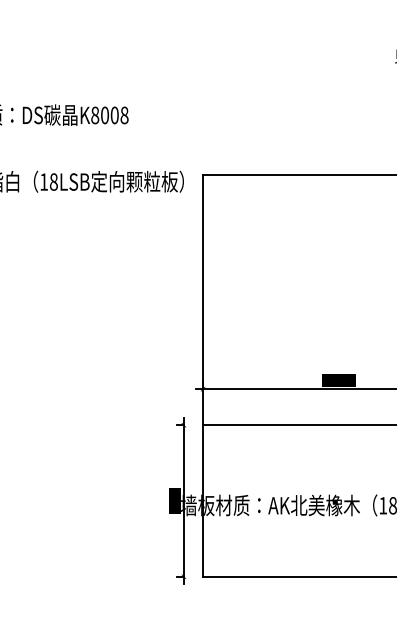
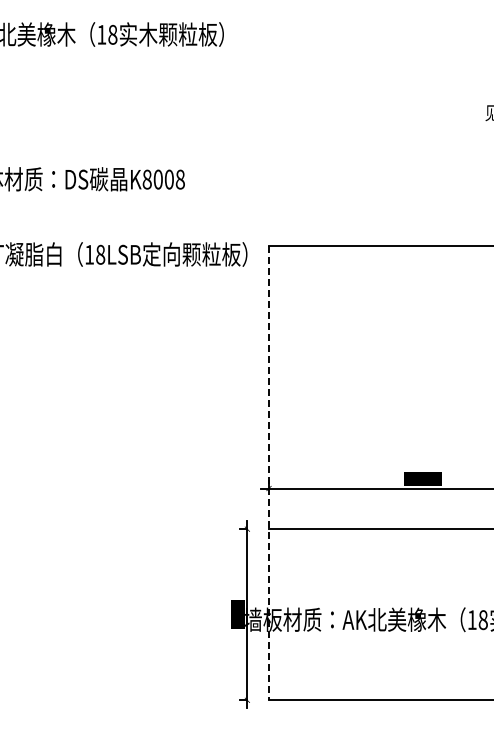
line: (203, 375) -> (269, 473), solid -> dashed

